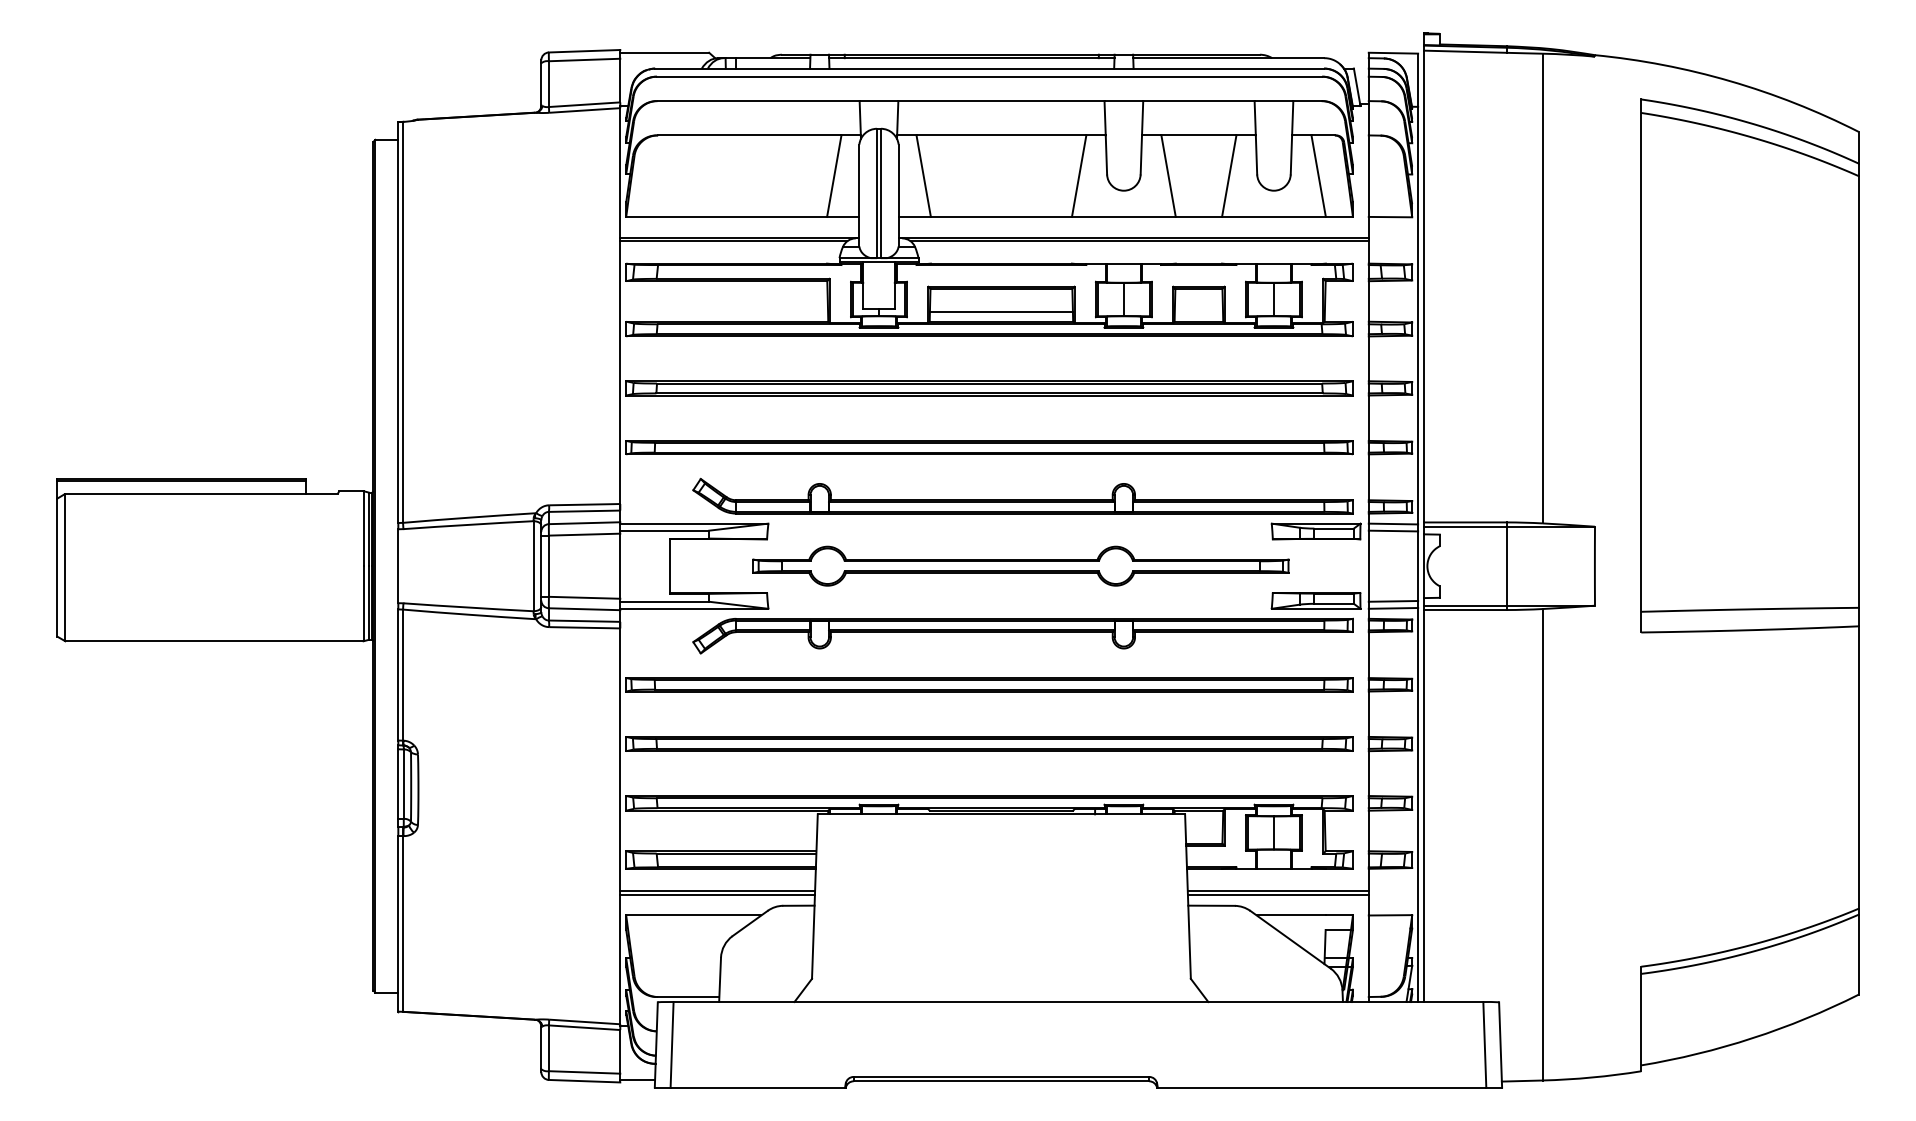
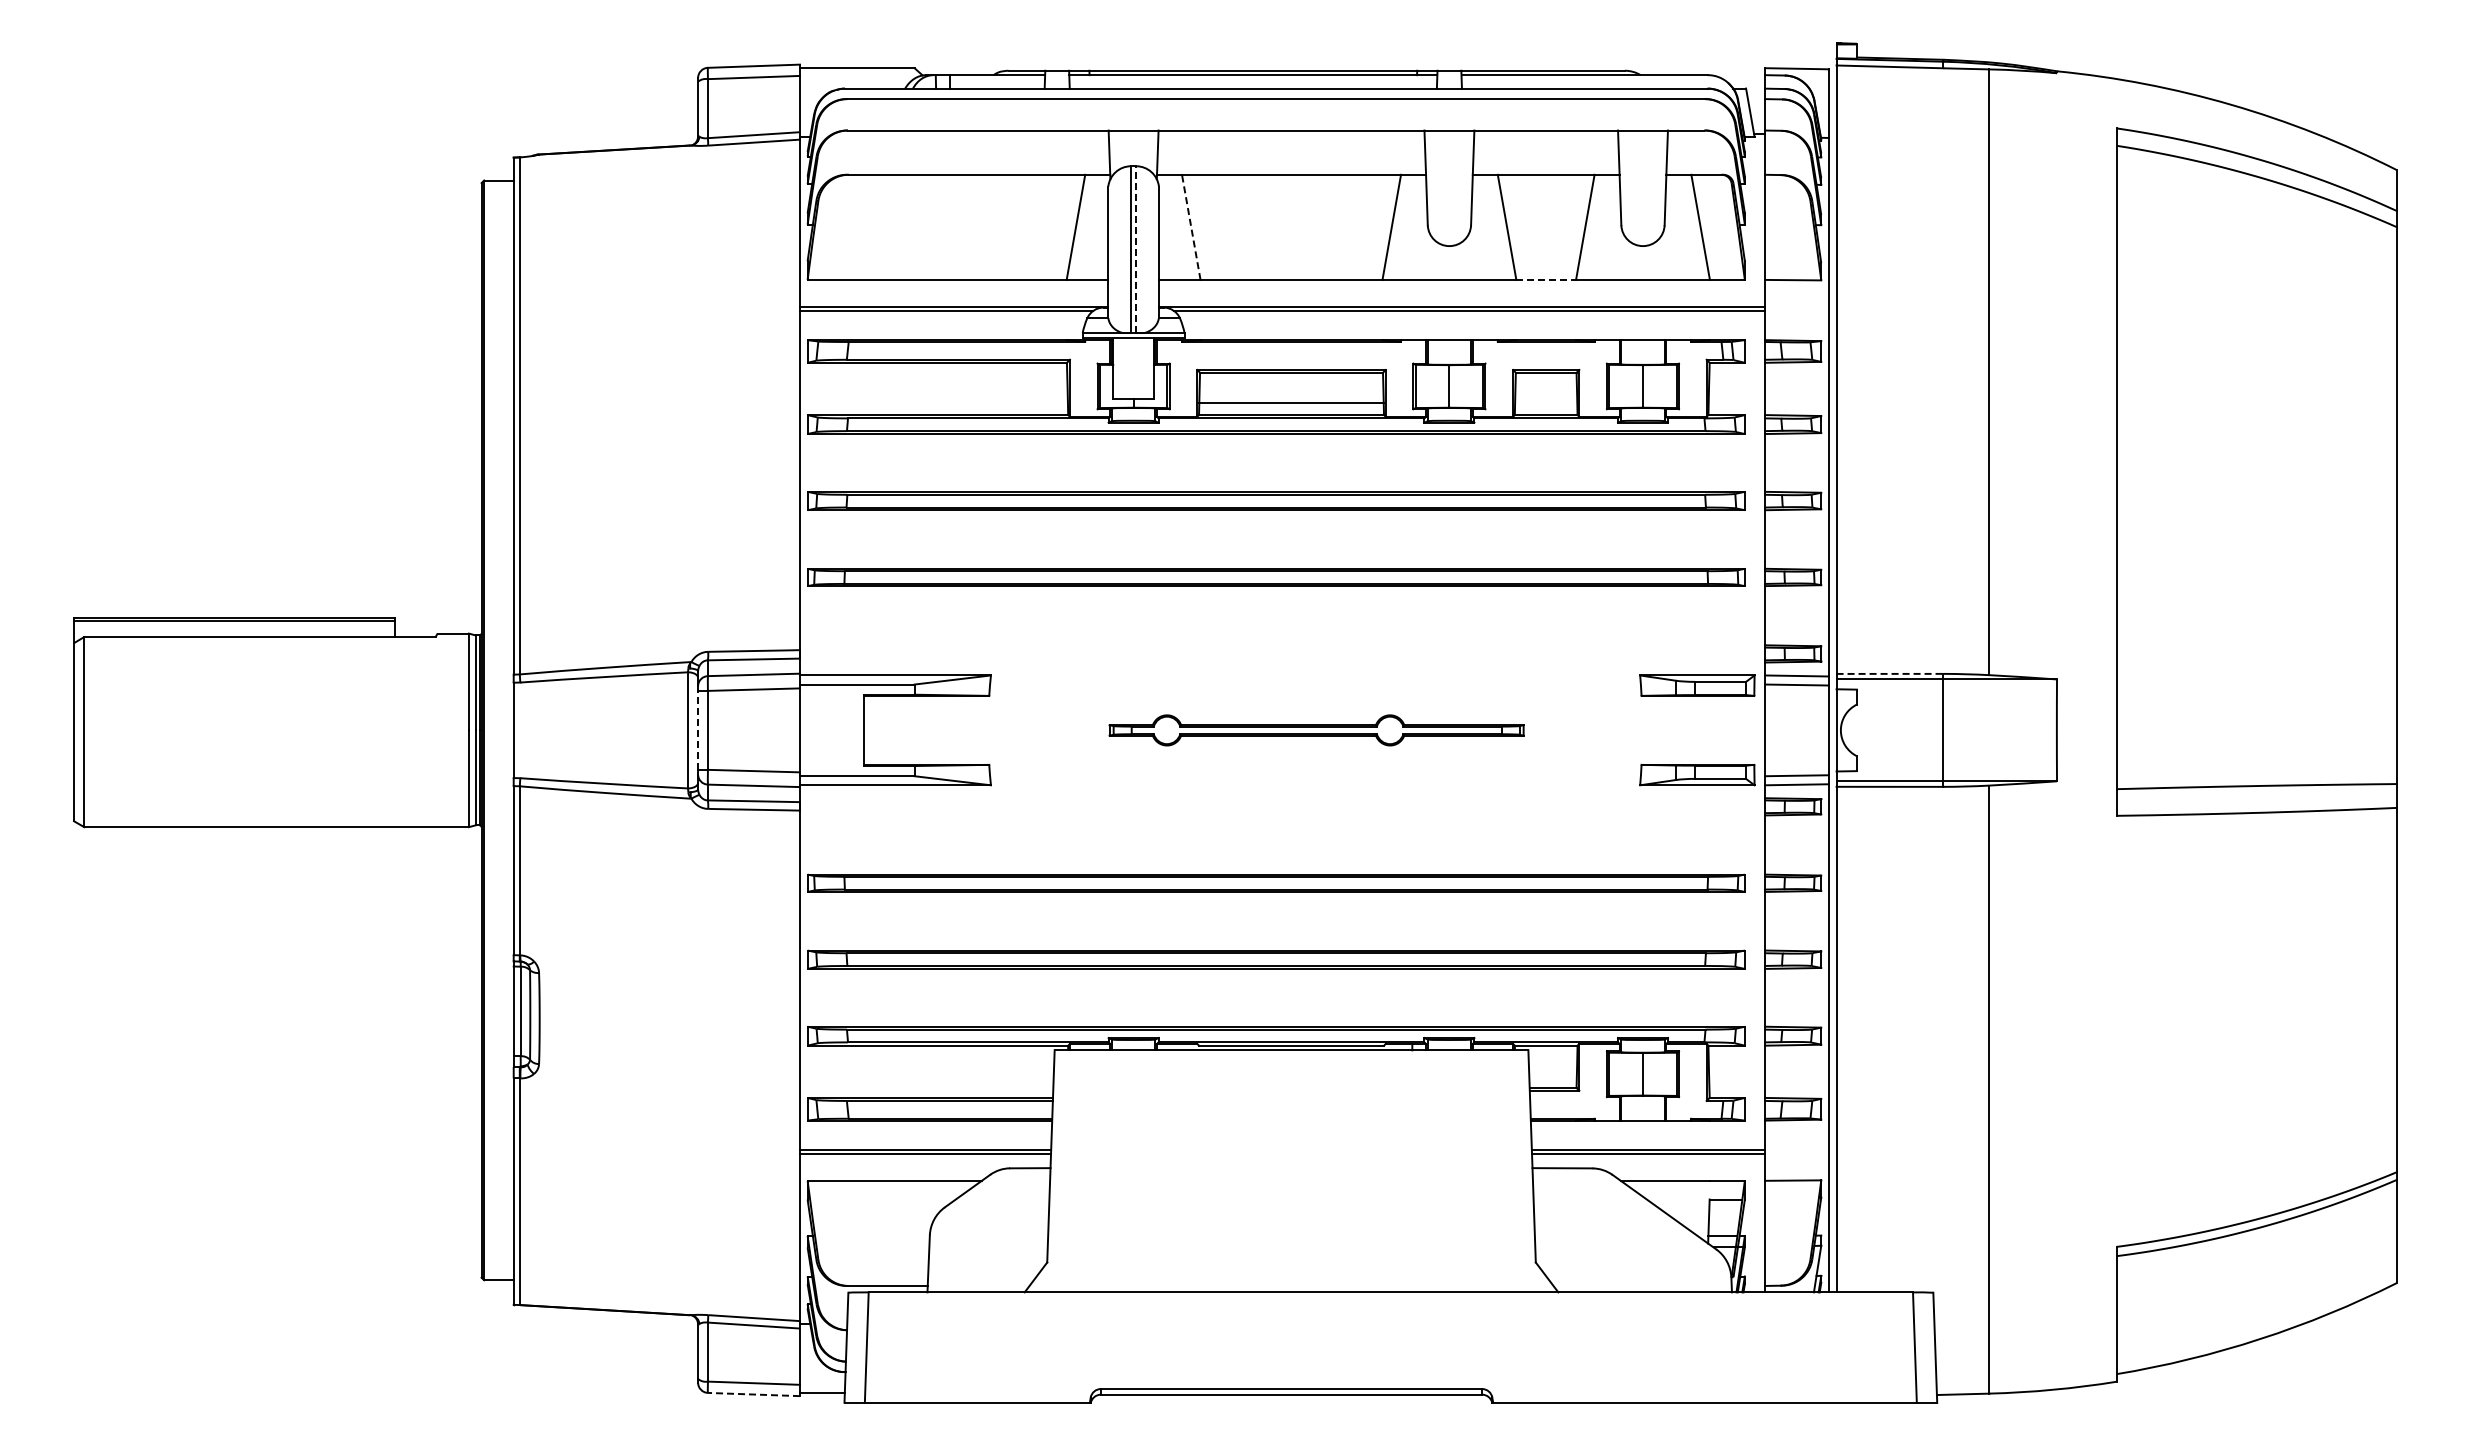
line: (923, 175) -> (1191, 226), solid -> dashed
line: (881, 193) -> (1136, 249), solid -> dashed
line: (1199, 216) -> (1546, 279), solid -> dashed
part: (1023, 495) -> (1319, 639), removed
line: (1465, 522) -> (1890, 673), solid -> dashed
line: (541, 565) -> (698, 729), solid -> dashed
part: (1020, 566) -> (1316, 730), size x0.6
part: (1023, 636) -> (1319, 820), removed
line: (584, 1081) -> (753, 1394), solid -> dashed

